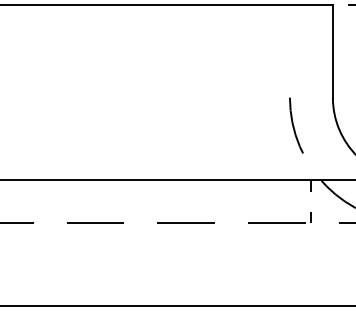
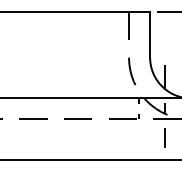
line: (290, 34) -> (129, 26), added

